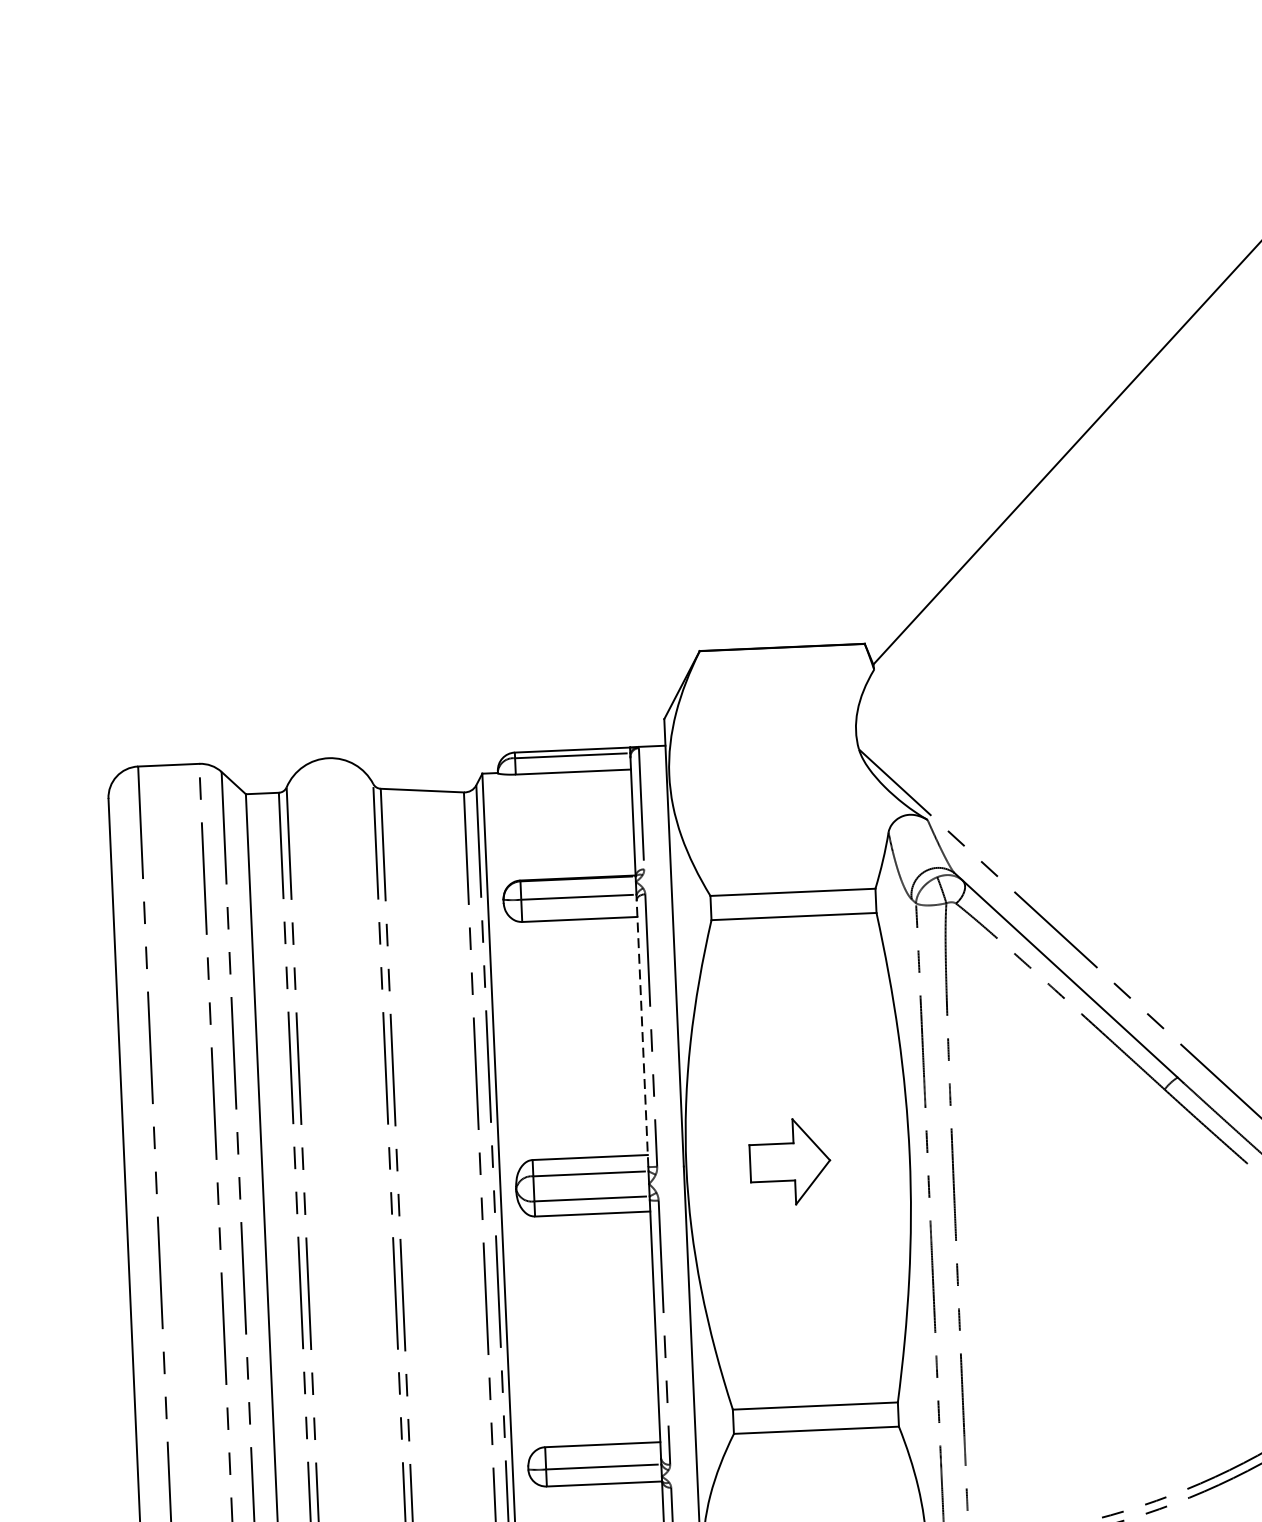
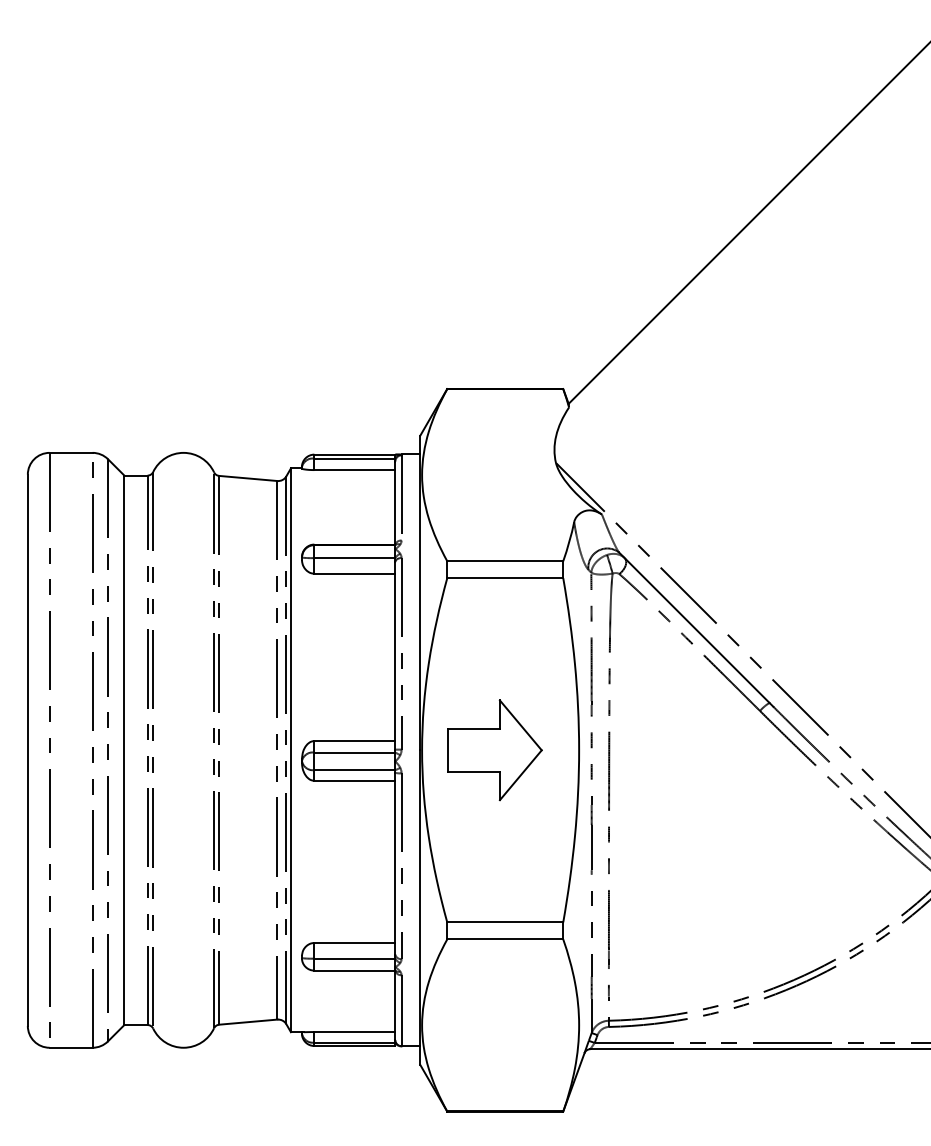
line: (642, 1033) -> (395, 655), dashed -> solid
part: (789, 1162) -> (494, 750), size x1.67

